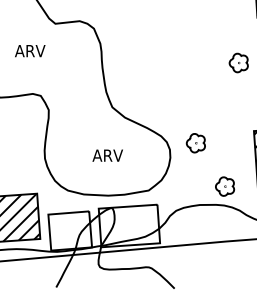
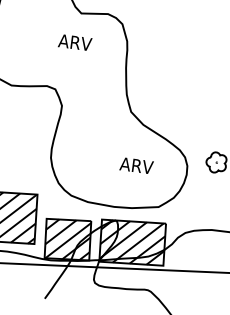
text: (30, 51) -> (75, 43), moved
text: (107, 155) -> (136, 165), moved
hatch: (129, 225) -> (132, 242), added
hatch: (70, 231) -> (68, 240), added

